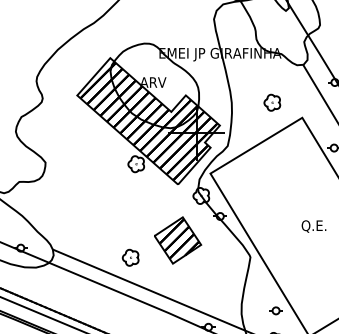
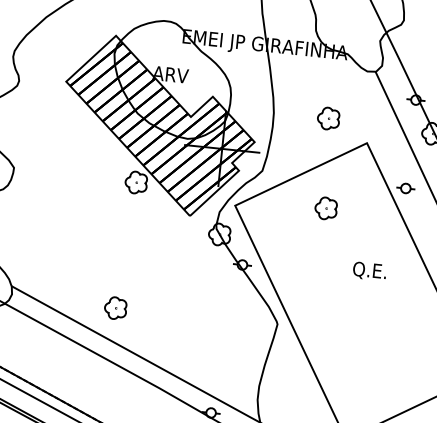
part: (277, 168) -> (326, 208), added
text: (313, 226) -> (369, 271), moved
part: (178, 240) -> (182, 291), removed
part: (275, 310) -> (303, 399), removed

